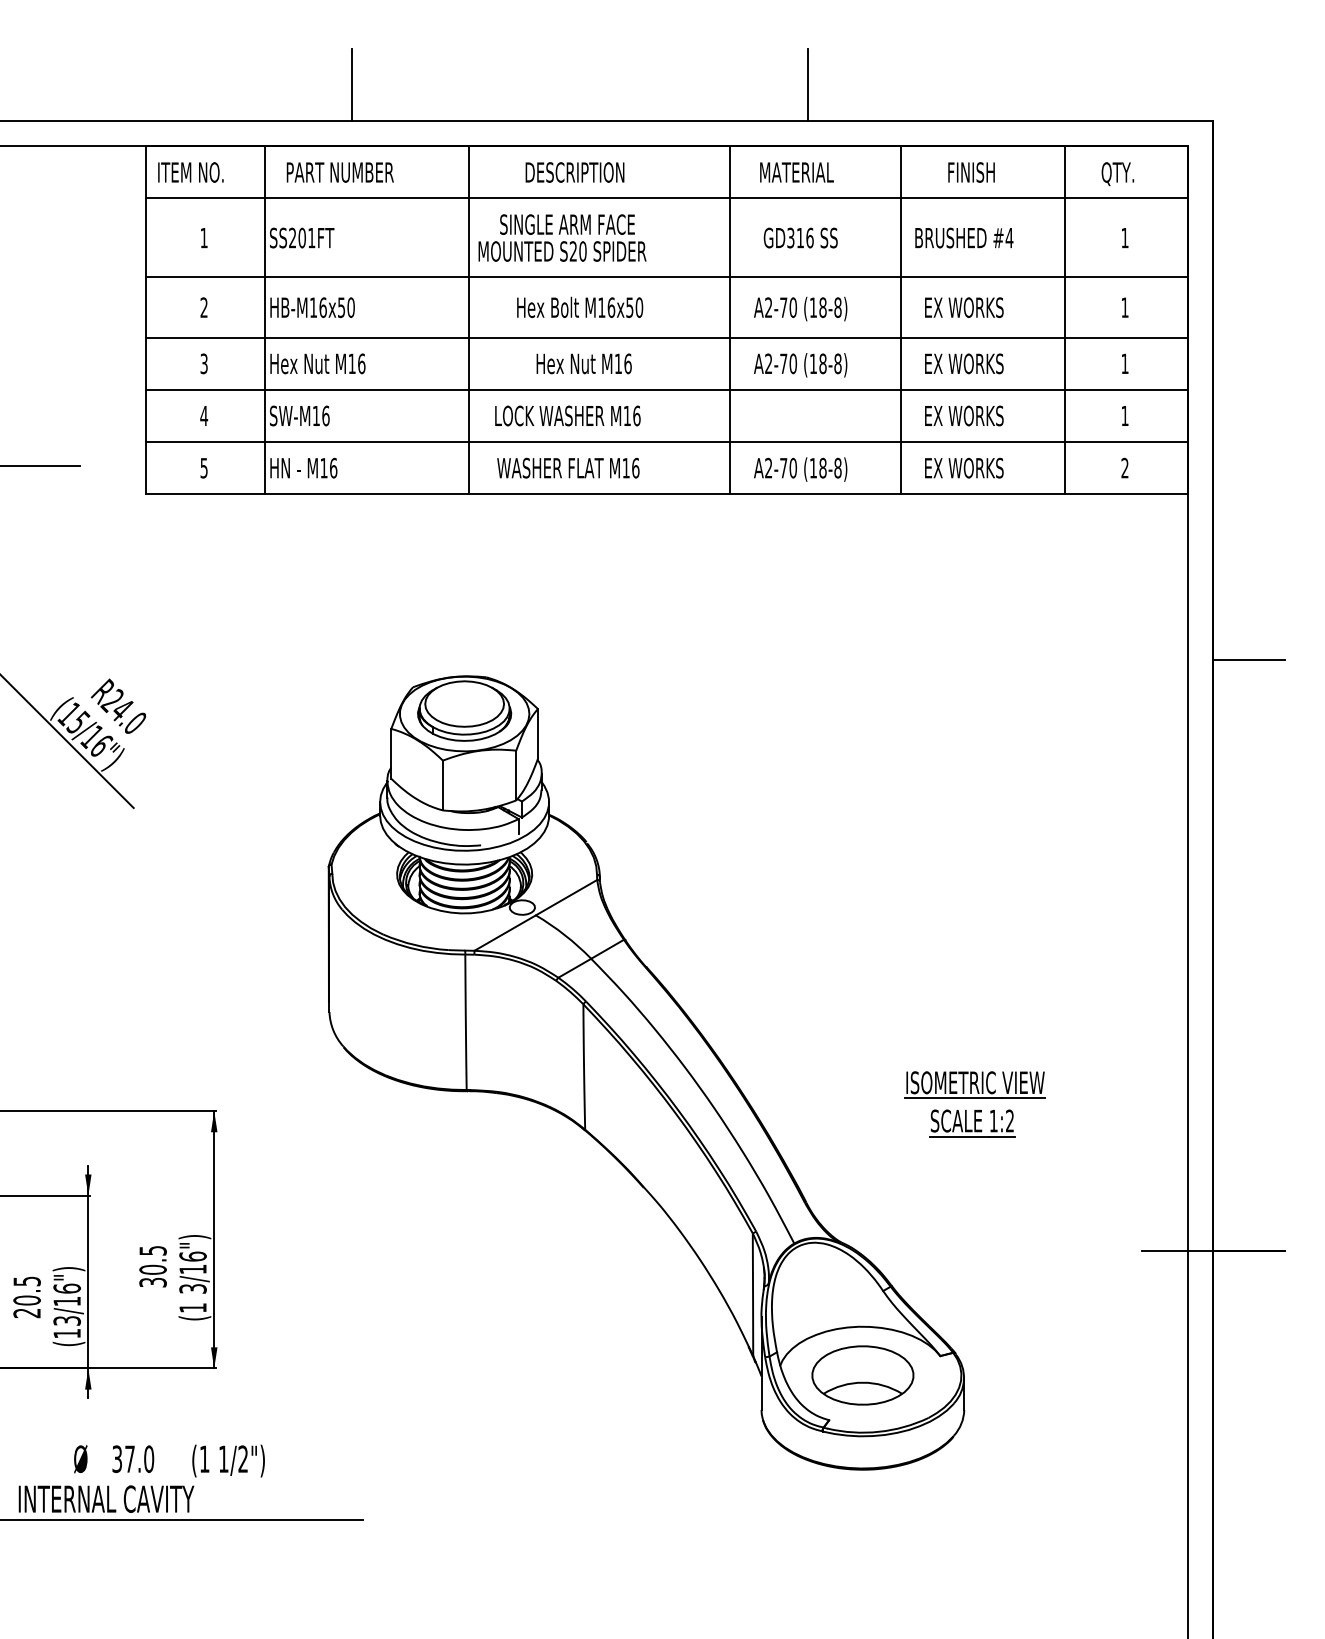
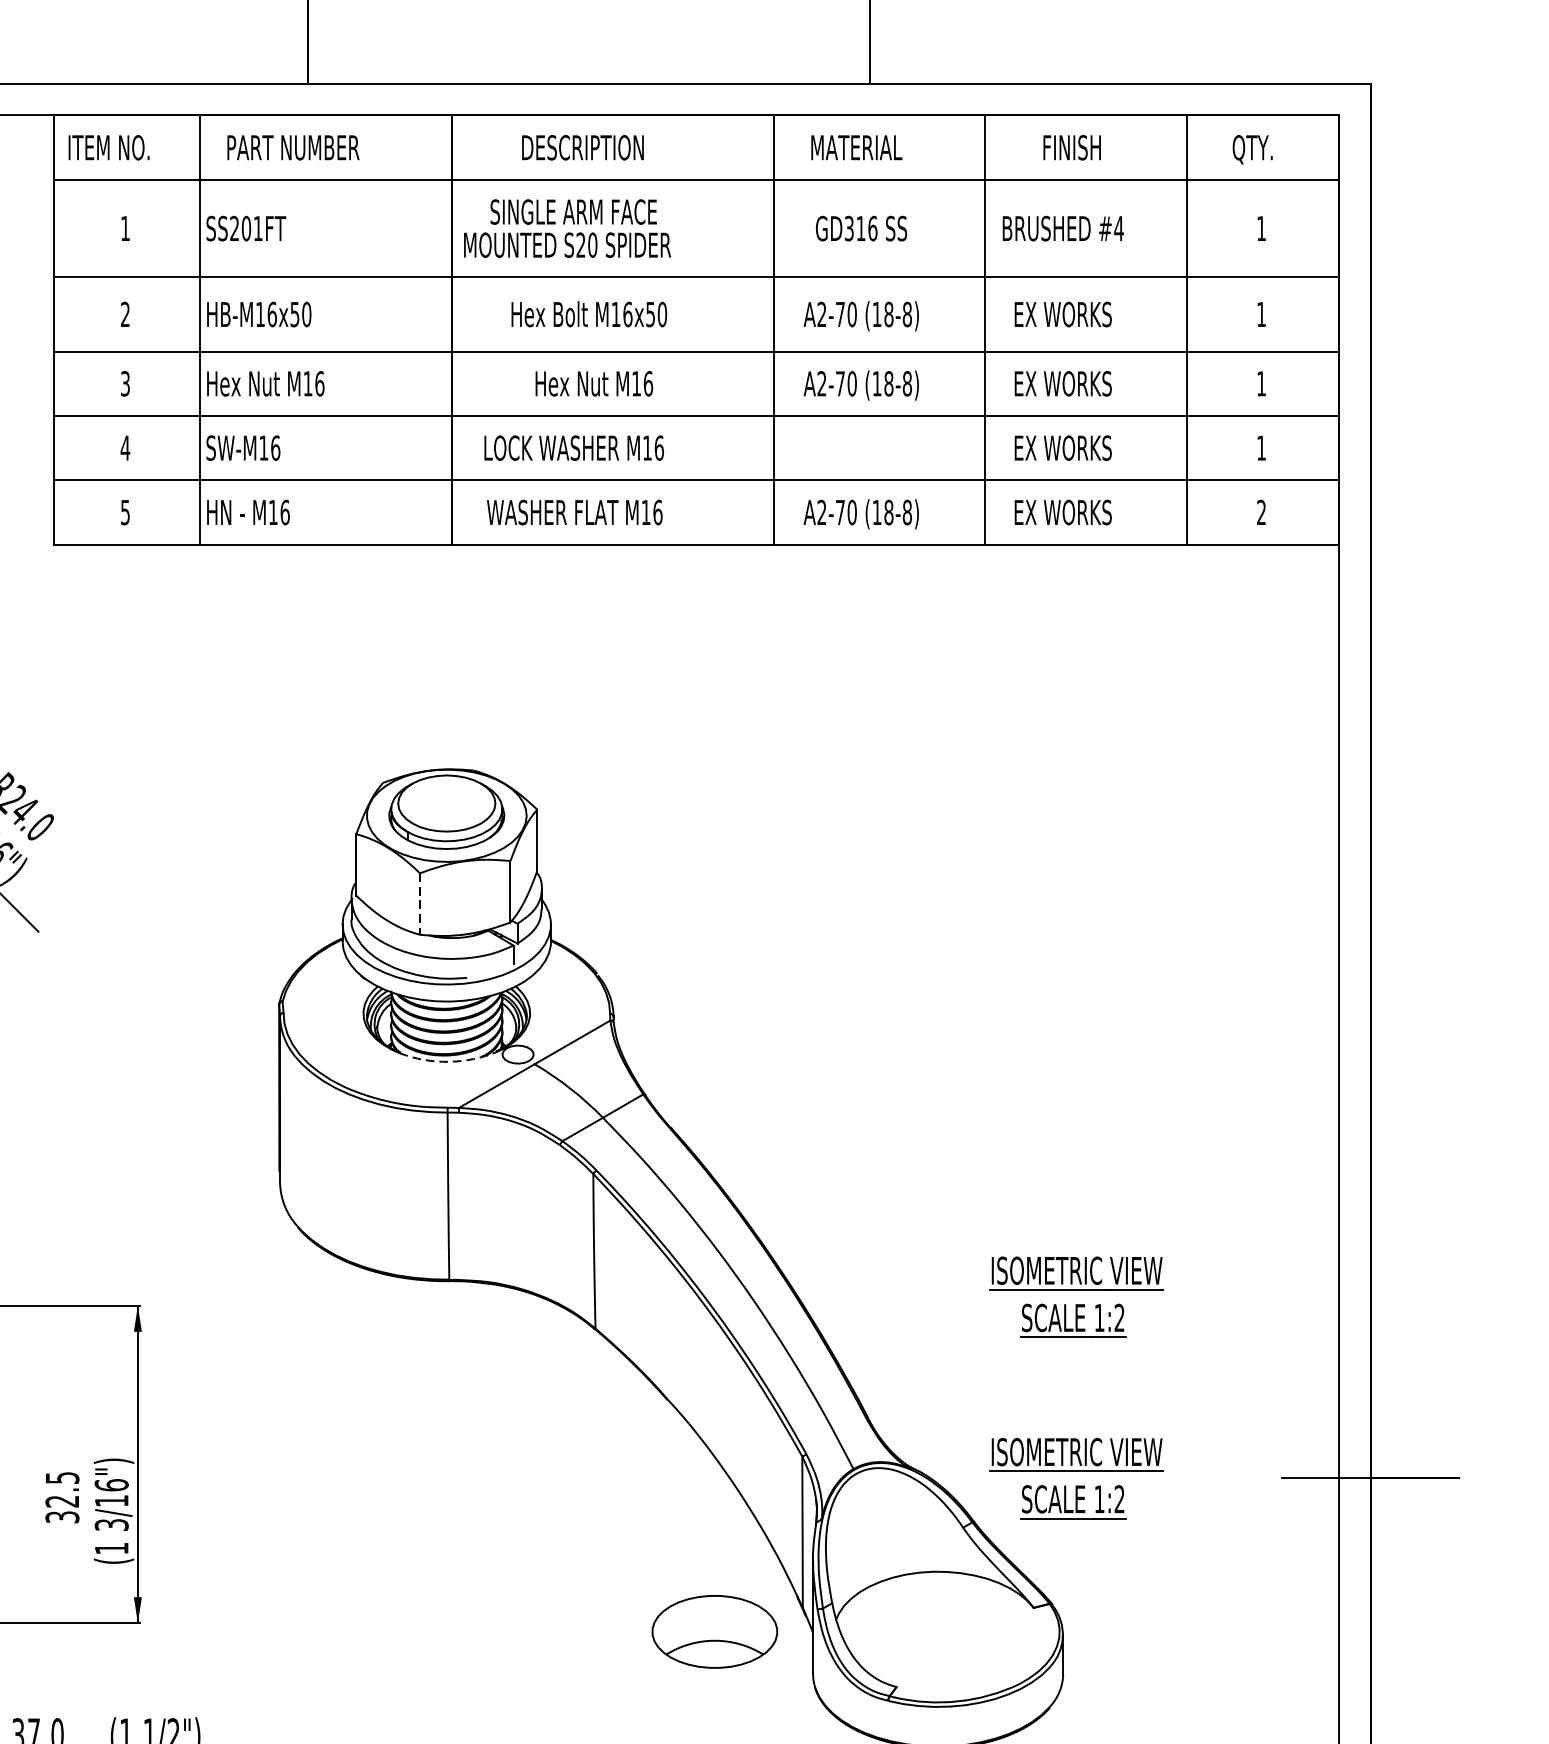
line: (1249, 660) -> (1415, 749), removed
line: (442, 785) -> (419, 904), solid -> dashed
arc: (466, 913) -> (449, 1061), solid -> dashed
part: (974, 1251) -> (1075, 1478), added
text: (152, 1269) -> (61, 1501), 30.5 -> 32.5
part: (862, 1375) -> (714, 1631), moved

